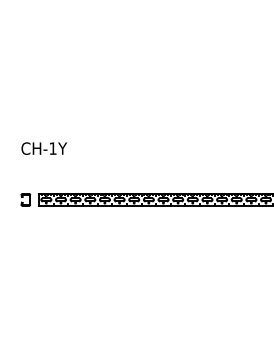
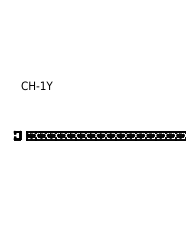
text: (43, 148) -> (36, 85), moved

